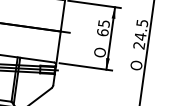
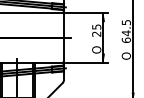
text: (102, 31) -> (96, 33), 65 -> 25
text: (138, 44) -> (125, 39), 24.5 -> 64.5

